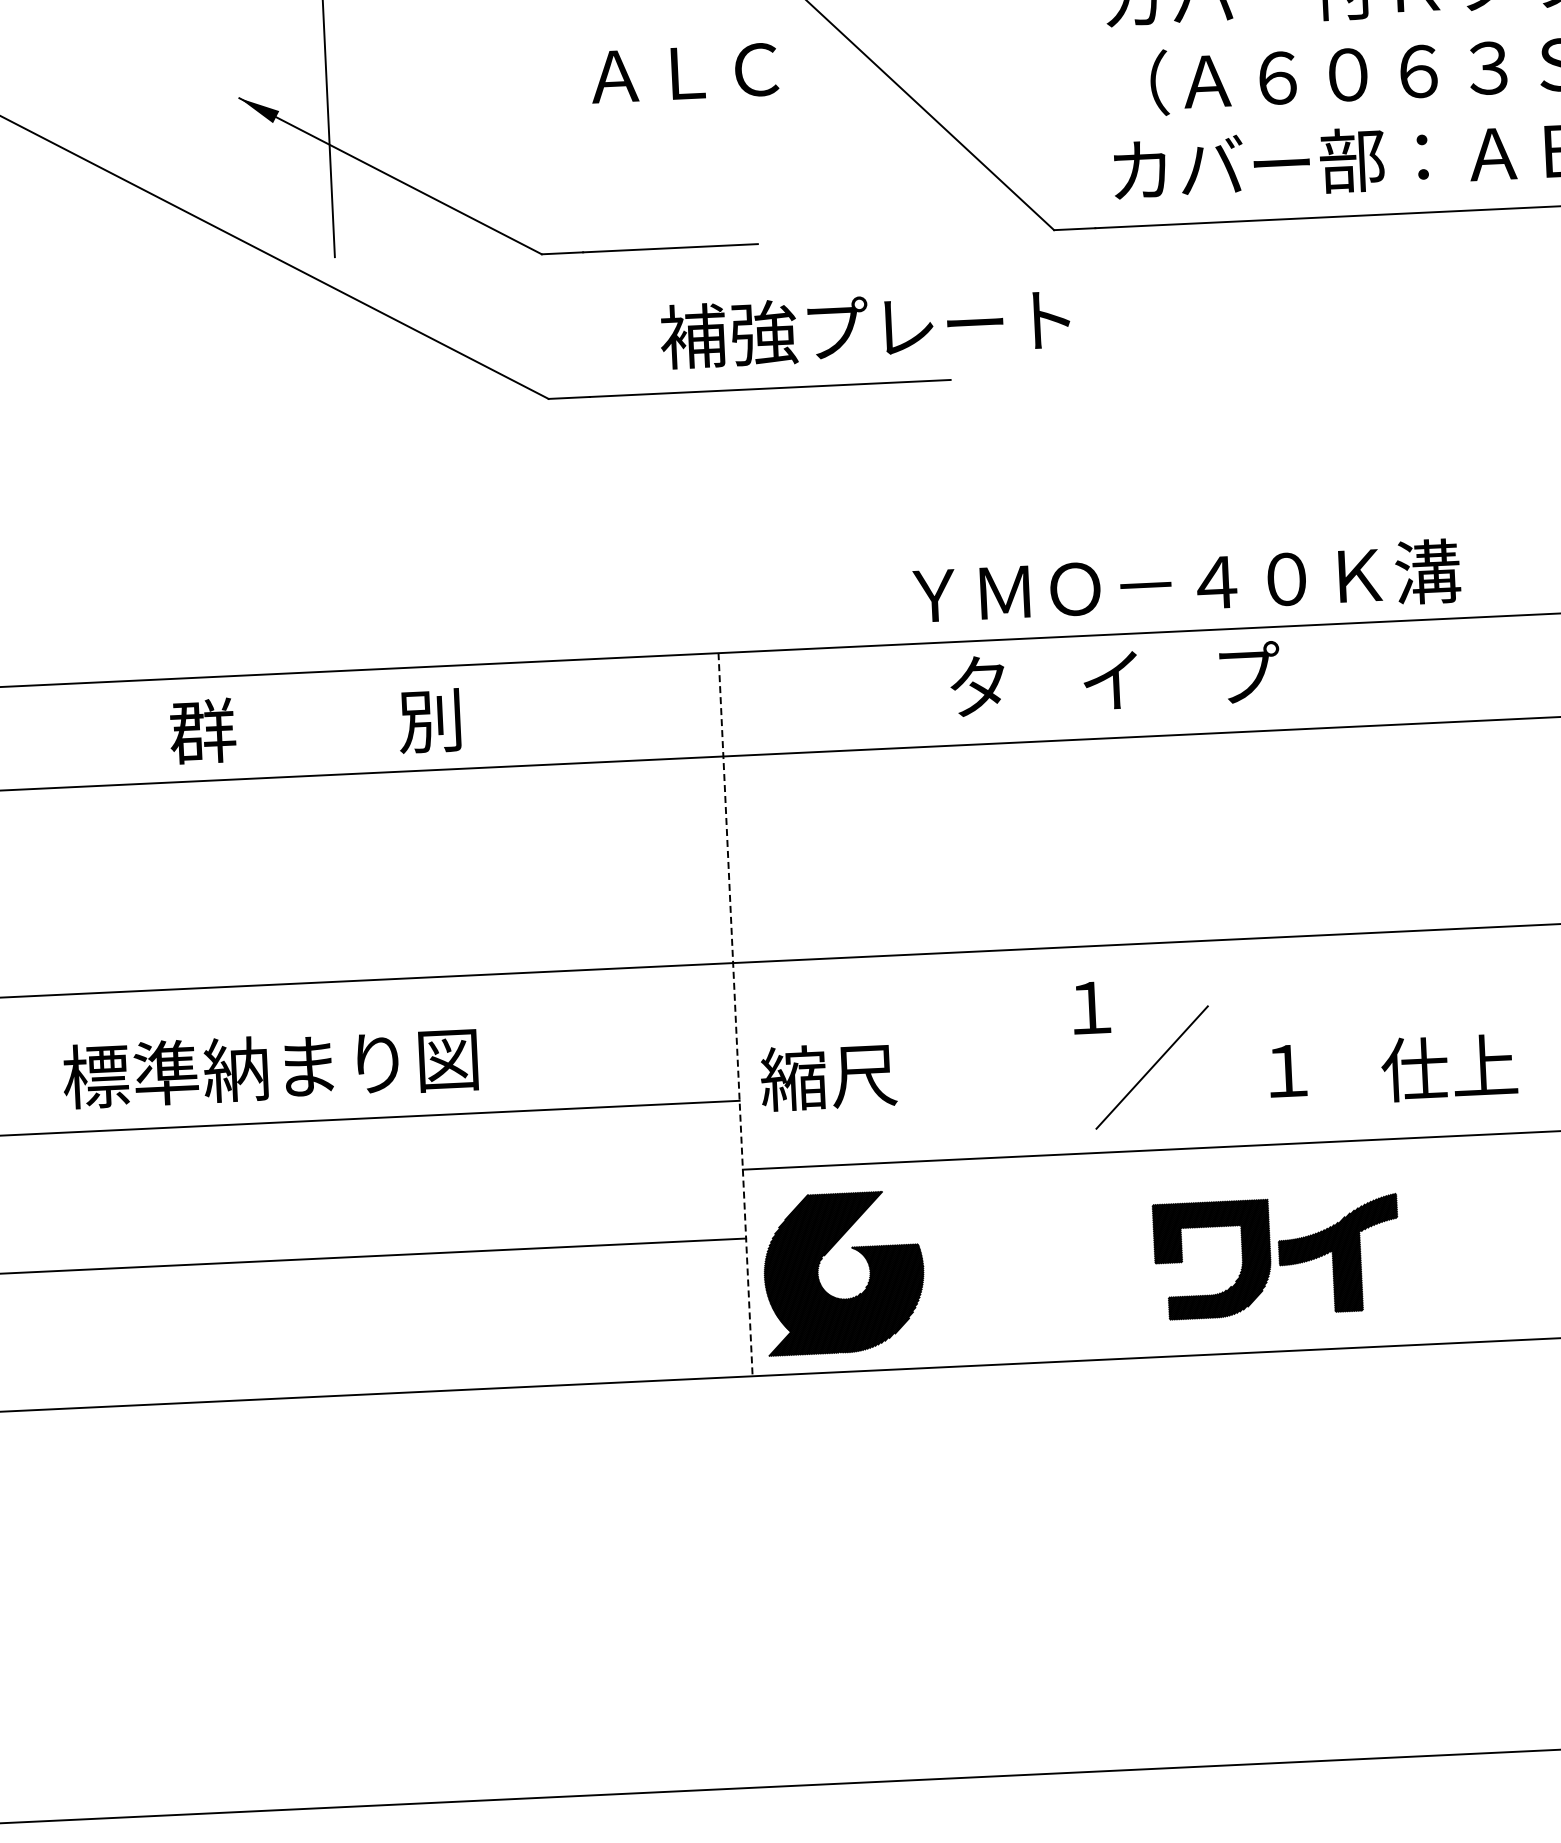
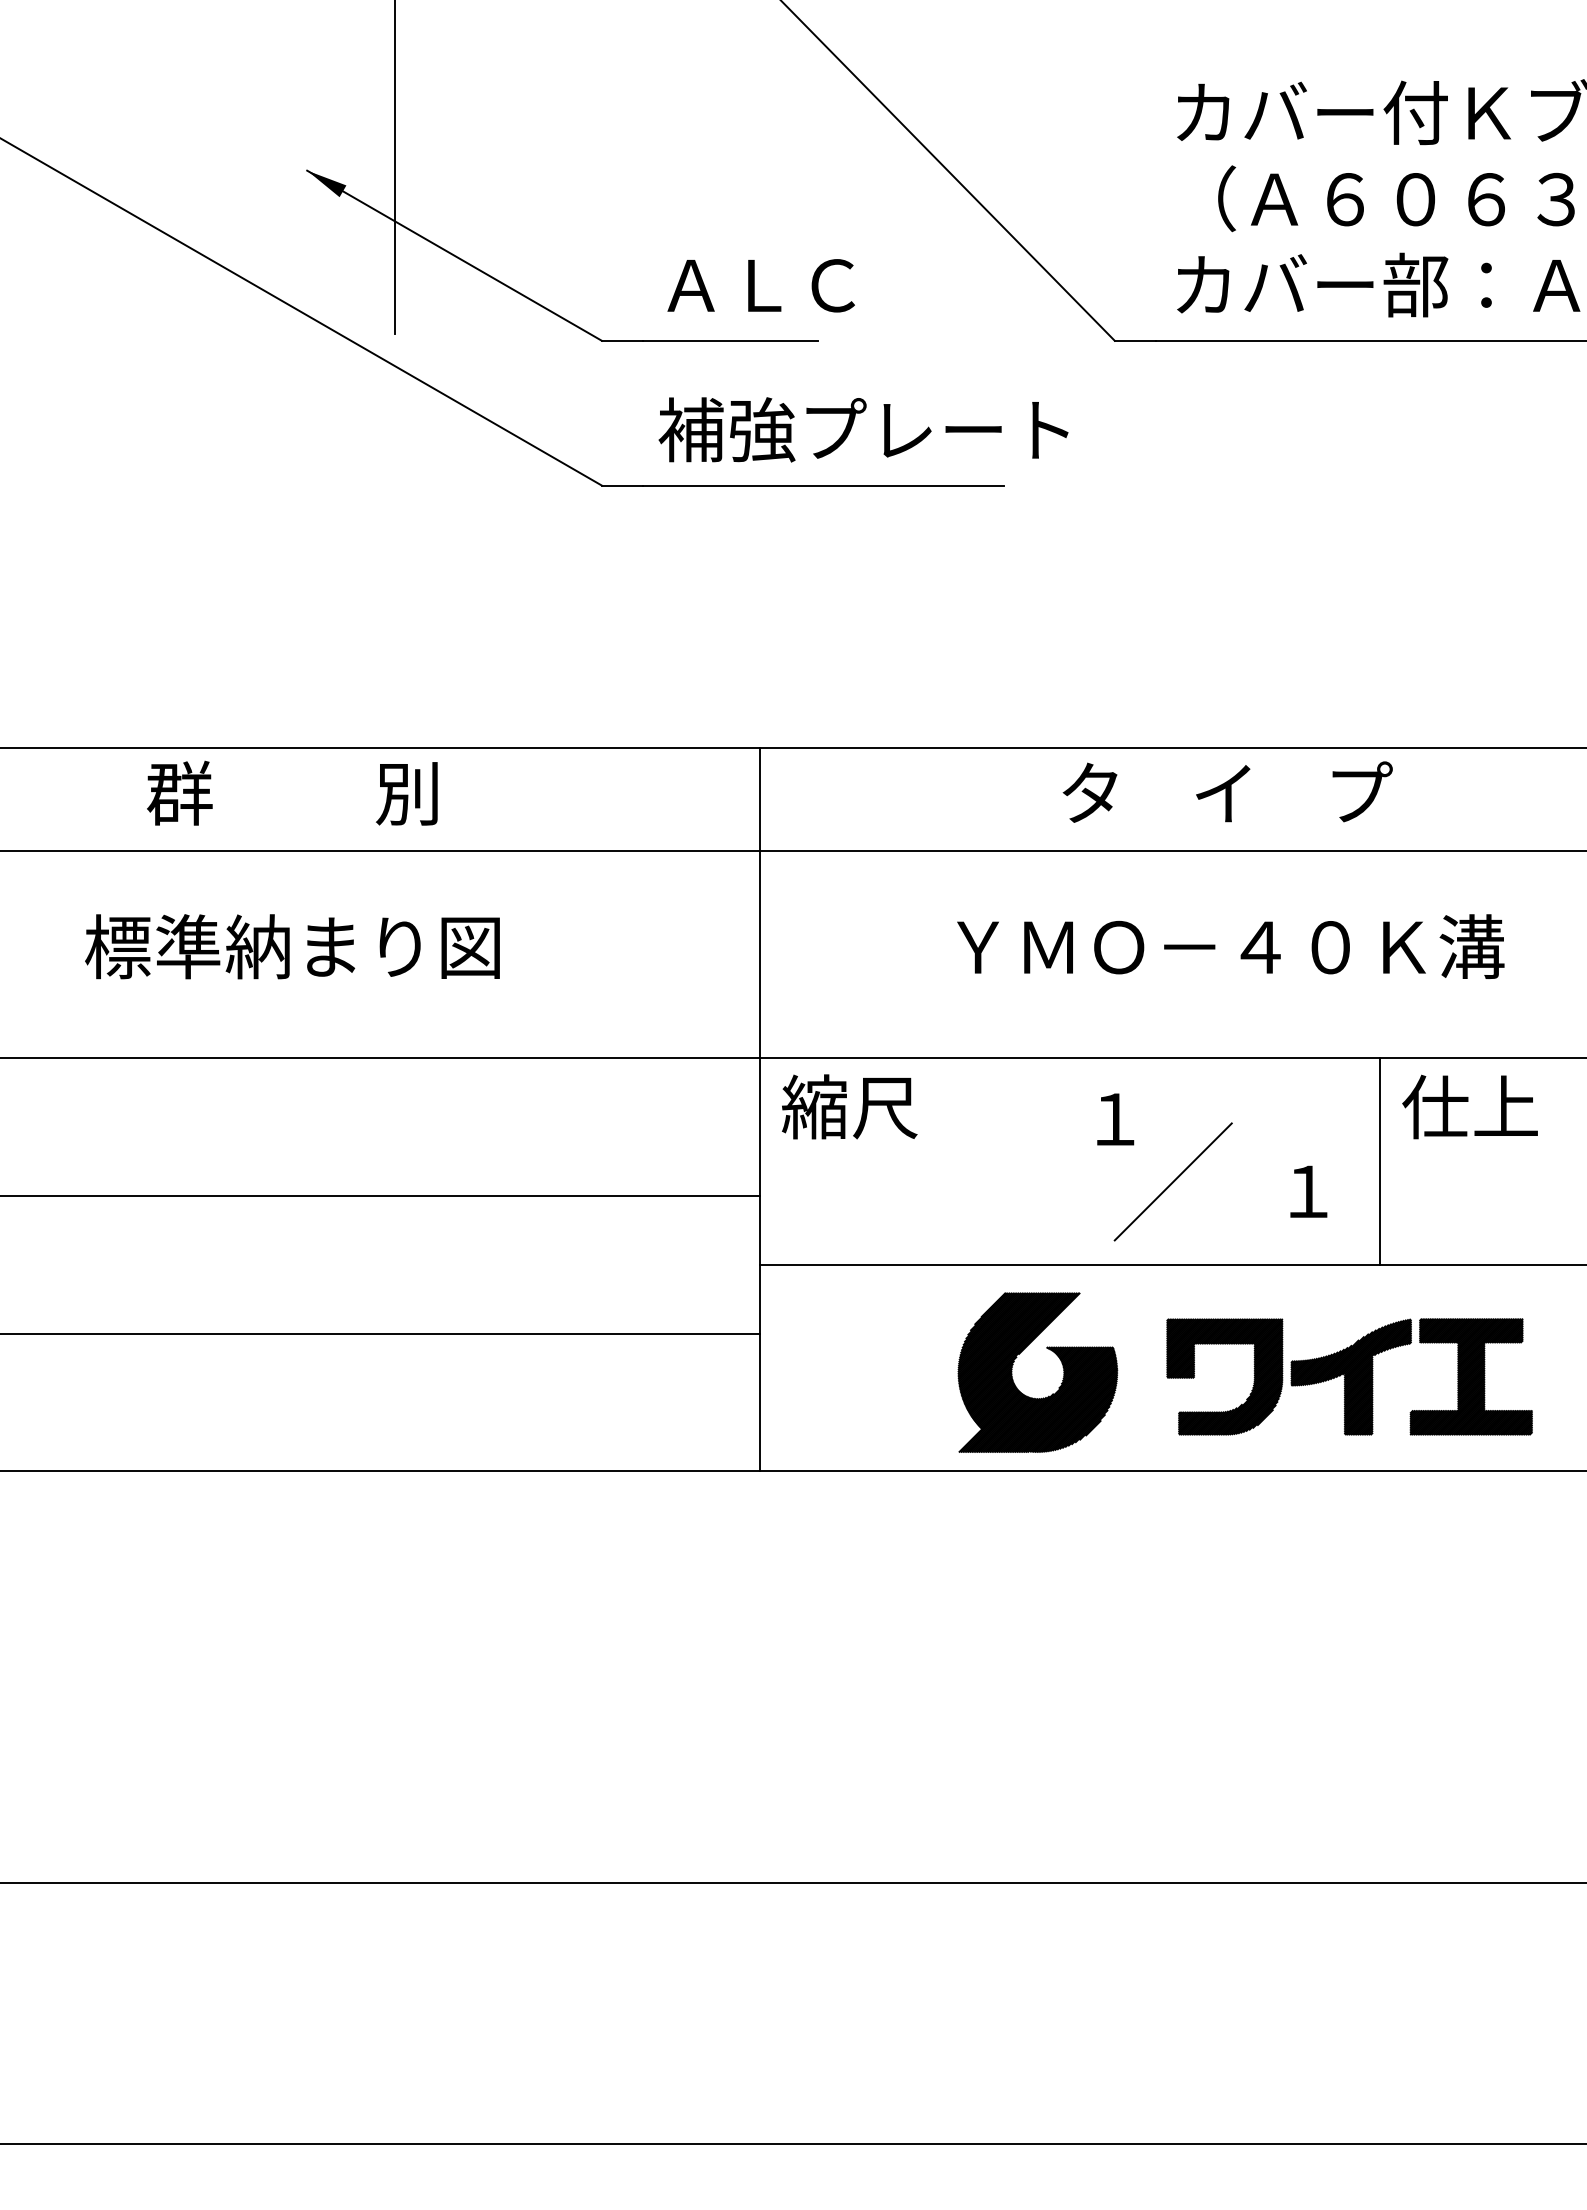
text: (684, 73) -> (760, 285), moved
text: (865, 327) -> (863, 429), moved
text: (1186, 582) -> (1230, 946), moved
text: (1115, 678) -> (1227, 791), moved
text: (315, 725) -> (292, 792), moved
line: (735, 1014) -> (759, 1109), dashed -> solid
line: (1358, 1036) -> (1380, 1160), added
text: (270, 1067) -> (292, 946), moved
text: (1448, 1067) -> (1469, 1106), moved
text: (828, 1076) -> (849, 1106), moved
part: (1458, 1247) -> (1470, 1376), added
part: (823, 1258) -> (1017, 1357), moved

